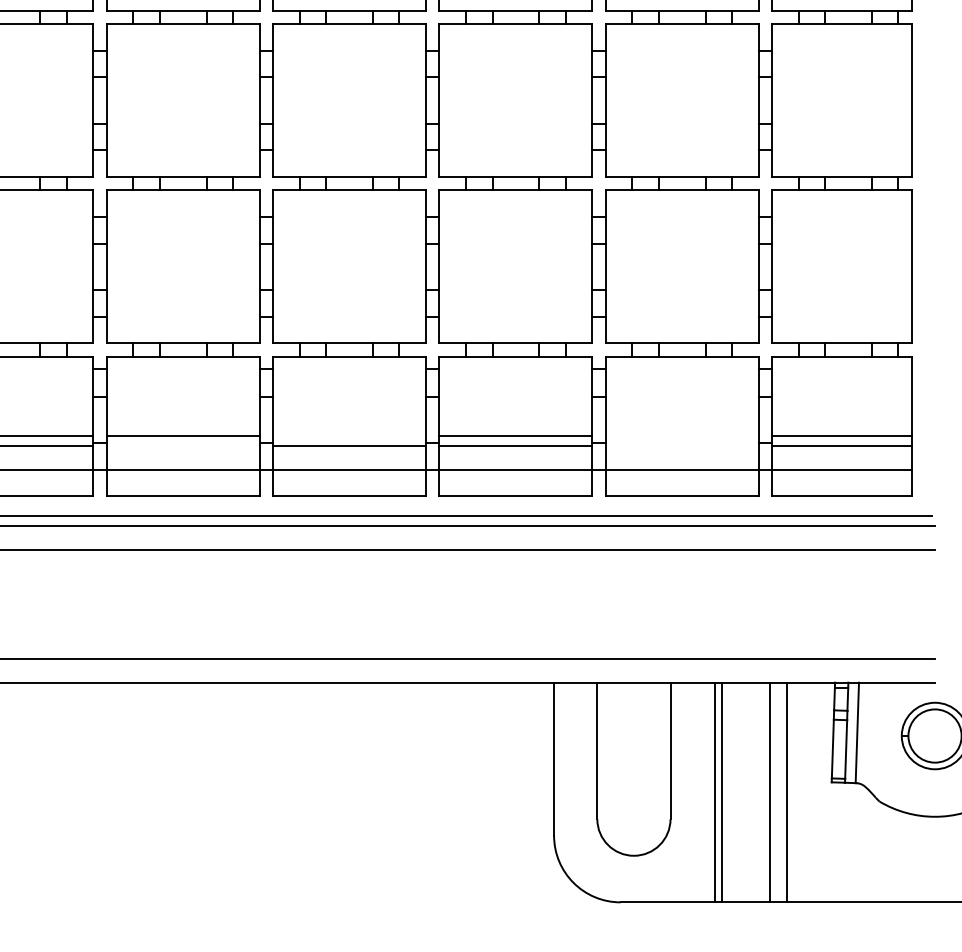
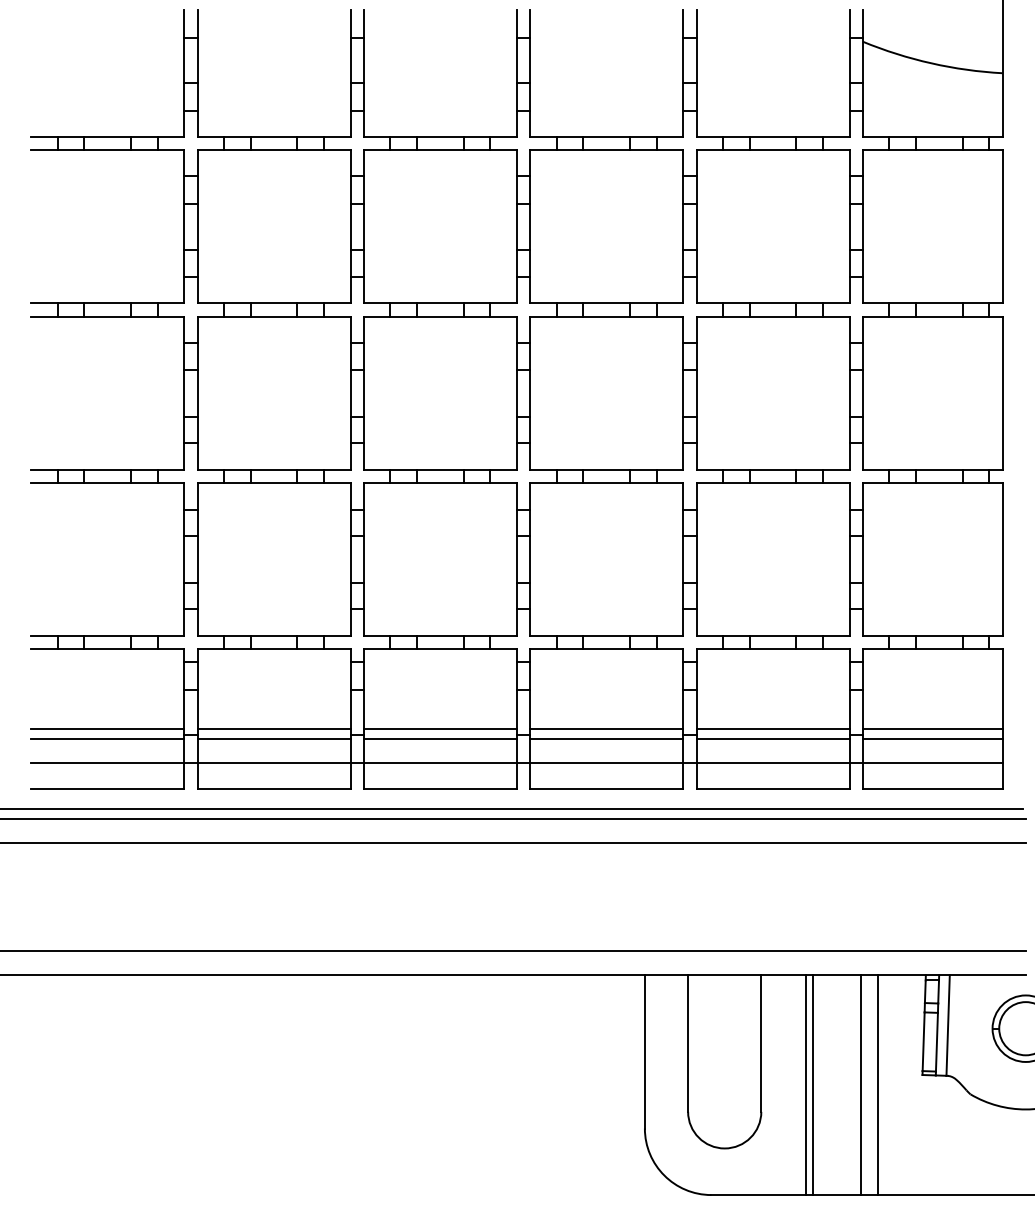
line: (348, 435) -> (439, 728), added
line: (681, 435) -> (772, 728), added
line: (182, 446) -> (273, 739), added
line: (681, 446) -> (772, 739), added

